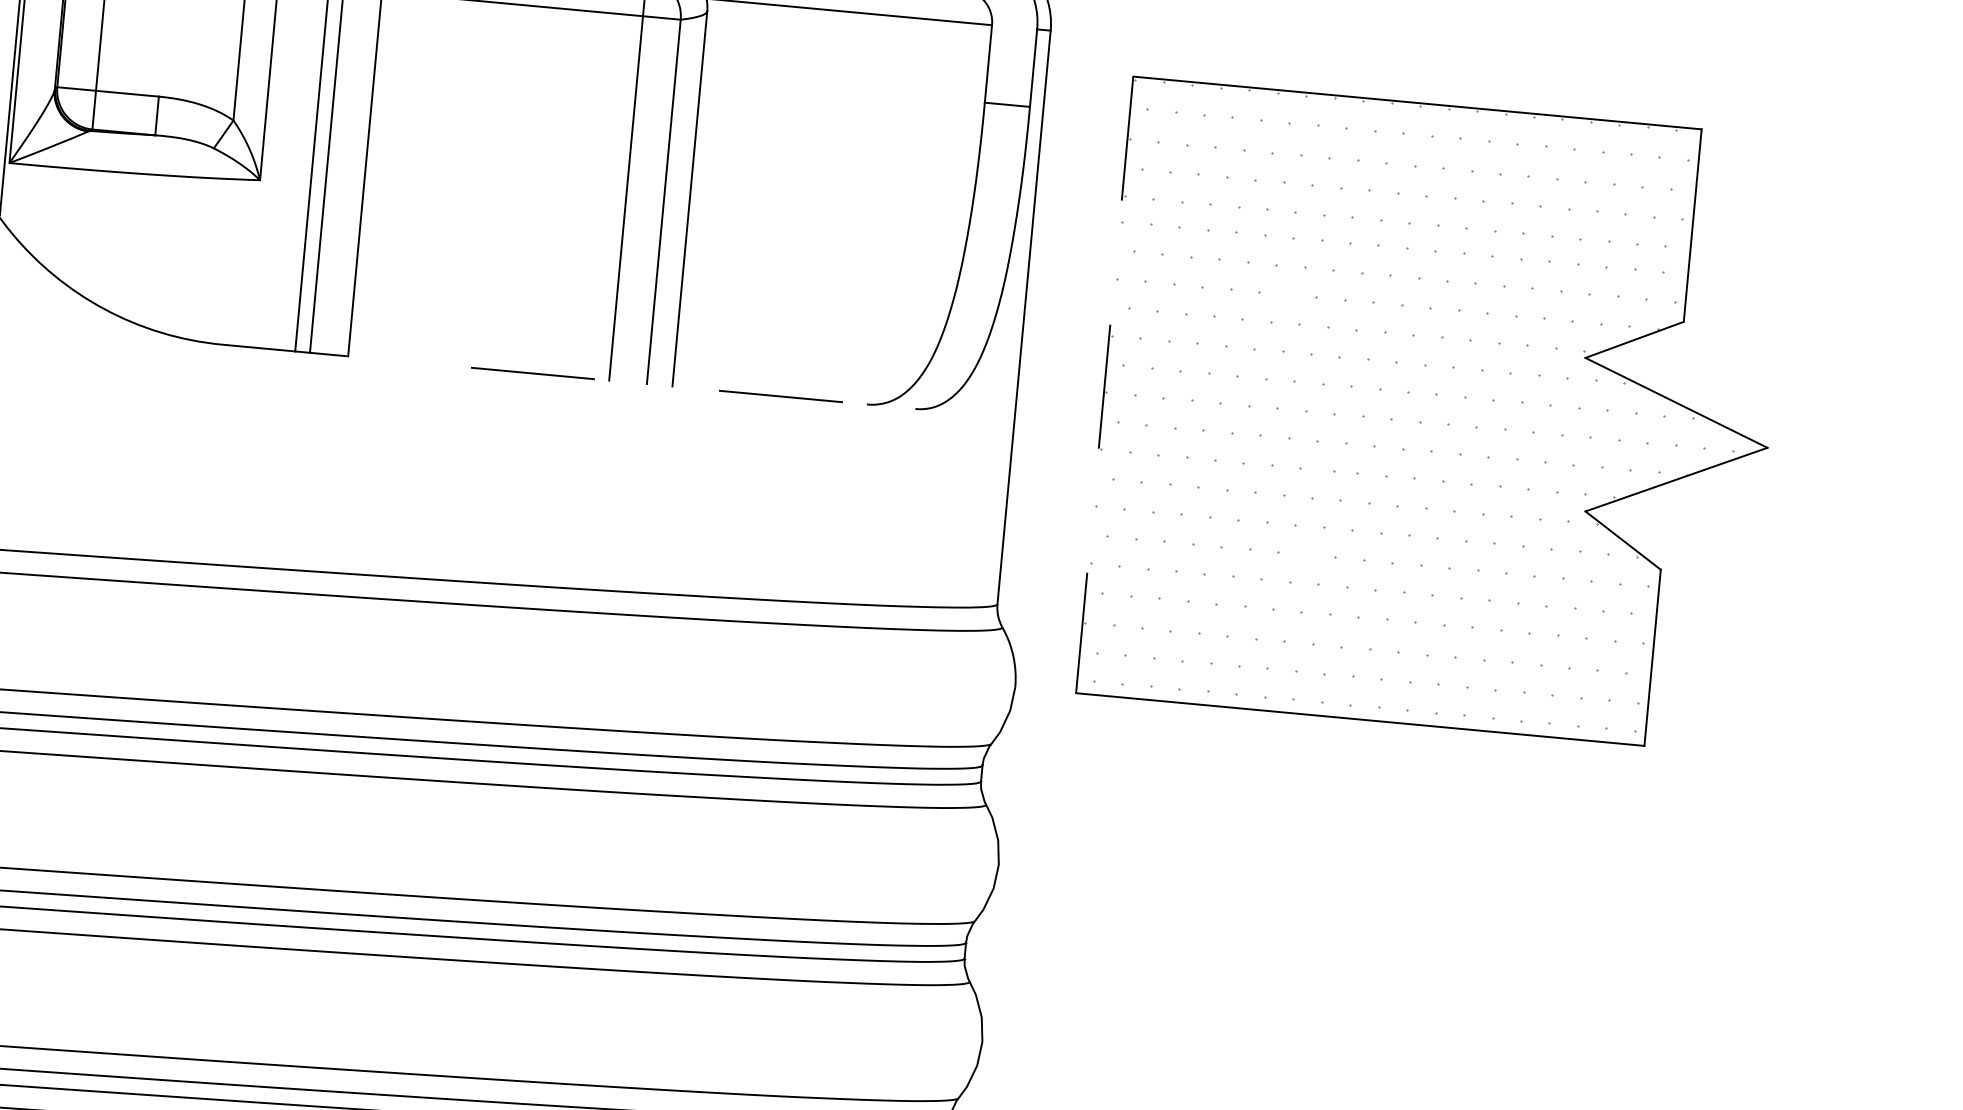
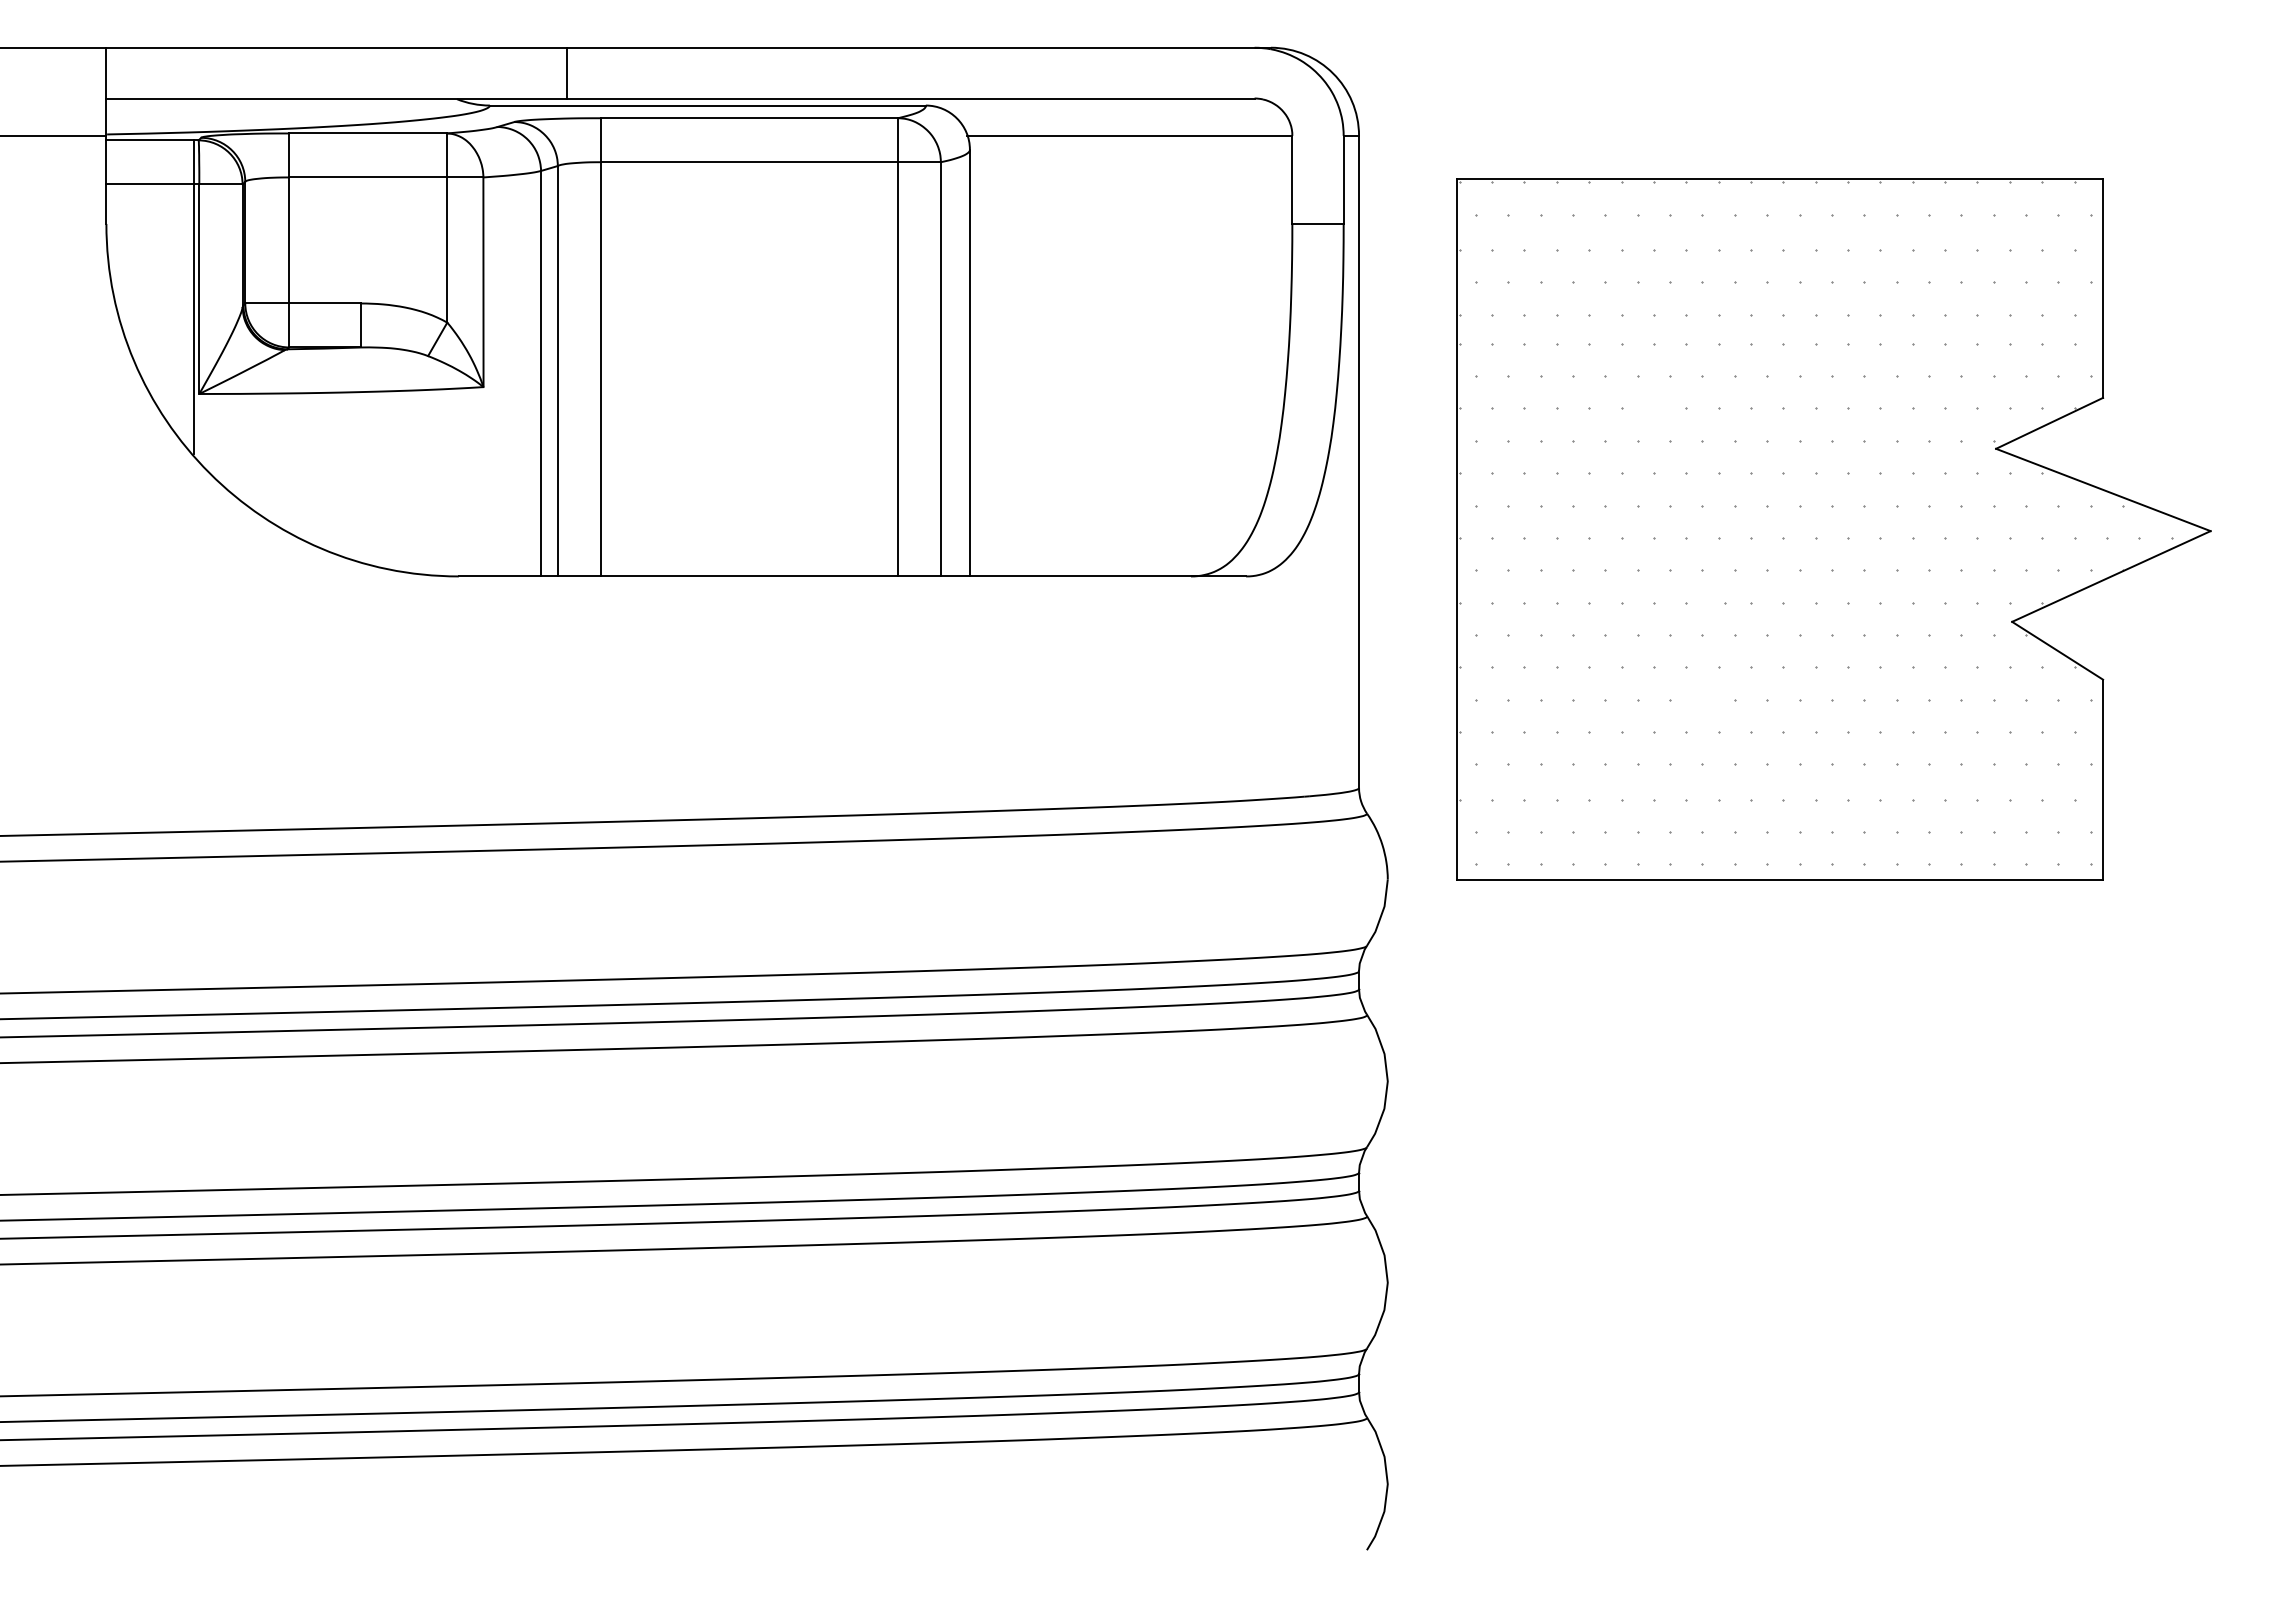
line: (569, 376) -> (852, 576), dashed -> solid
line: (1104, 385) -> (1456, 530), dashed -> solid

